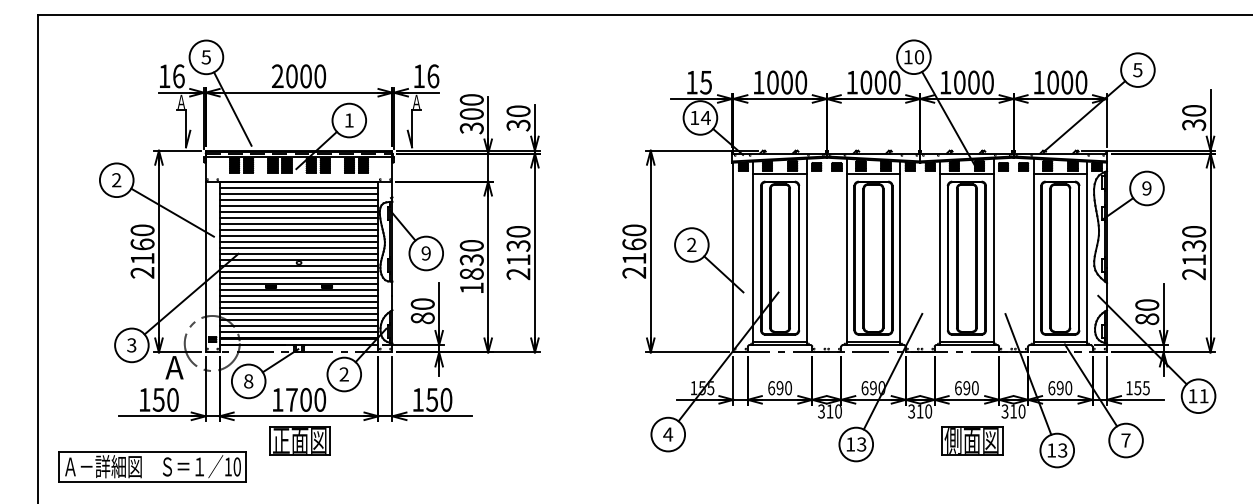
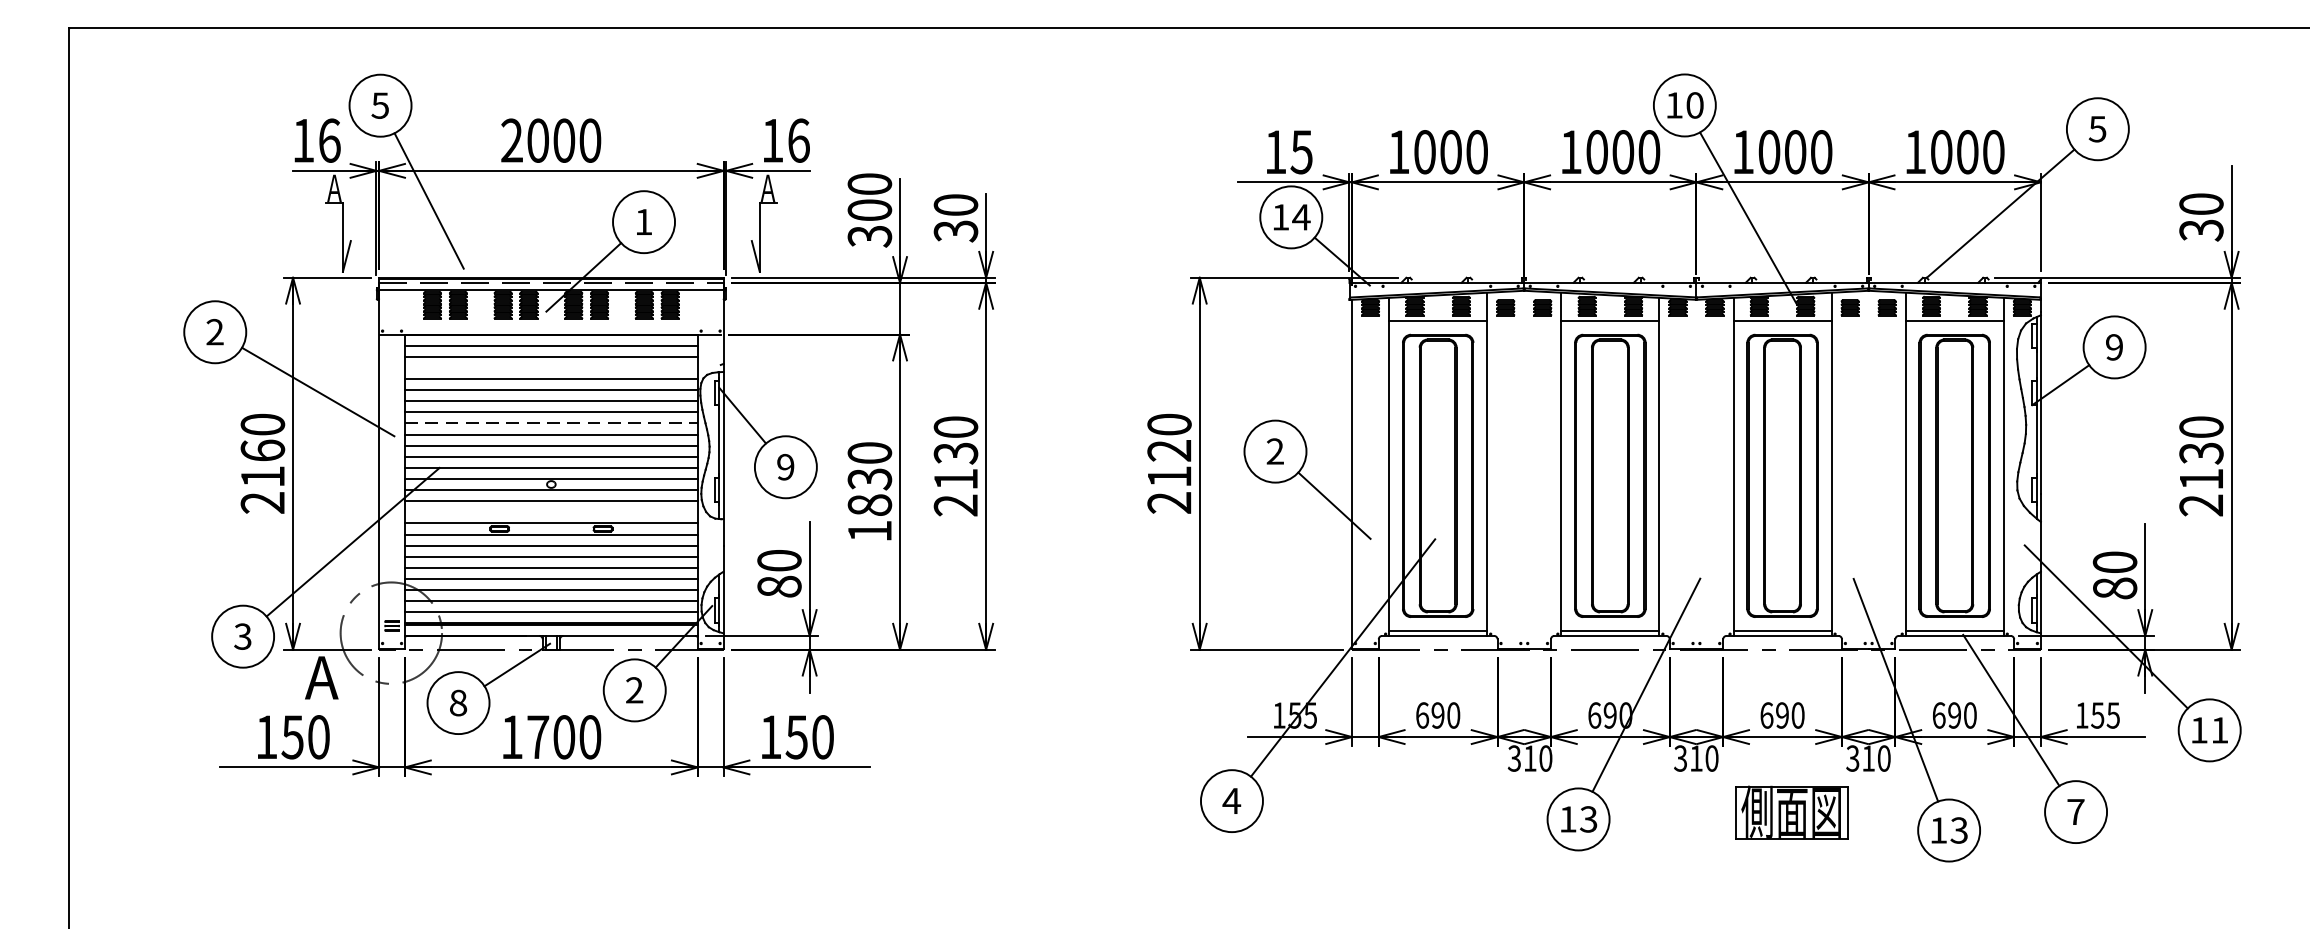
line: (298, 199) -> (550, 367), removed
line: (299, 229) -> (552, 423), solid -> dashed
text: (634, 244) -> (1169, 450), 2160 -> 2120
line: (298, 277) -> (550, 511), removed
part: (299, 440) -> (552, 812), removed
part: (152, 466) -> (281, 859), removed

